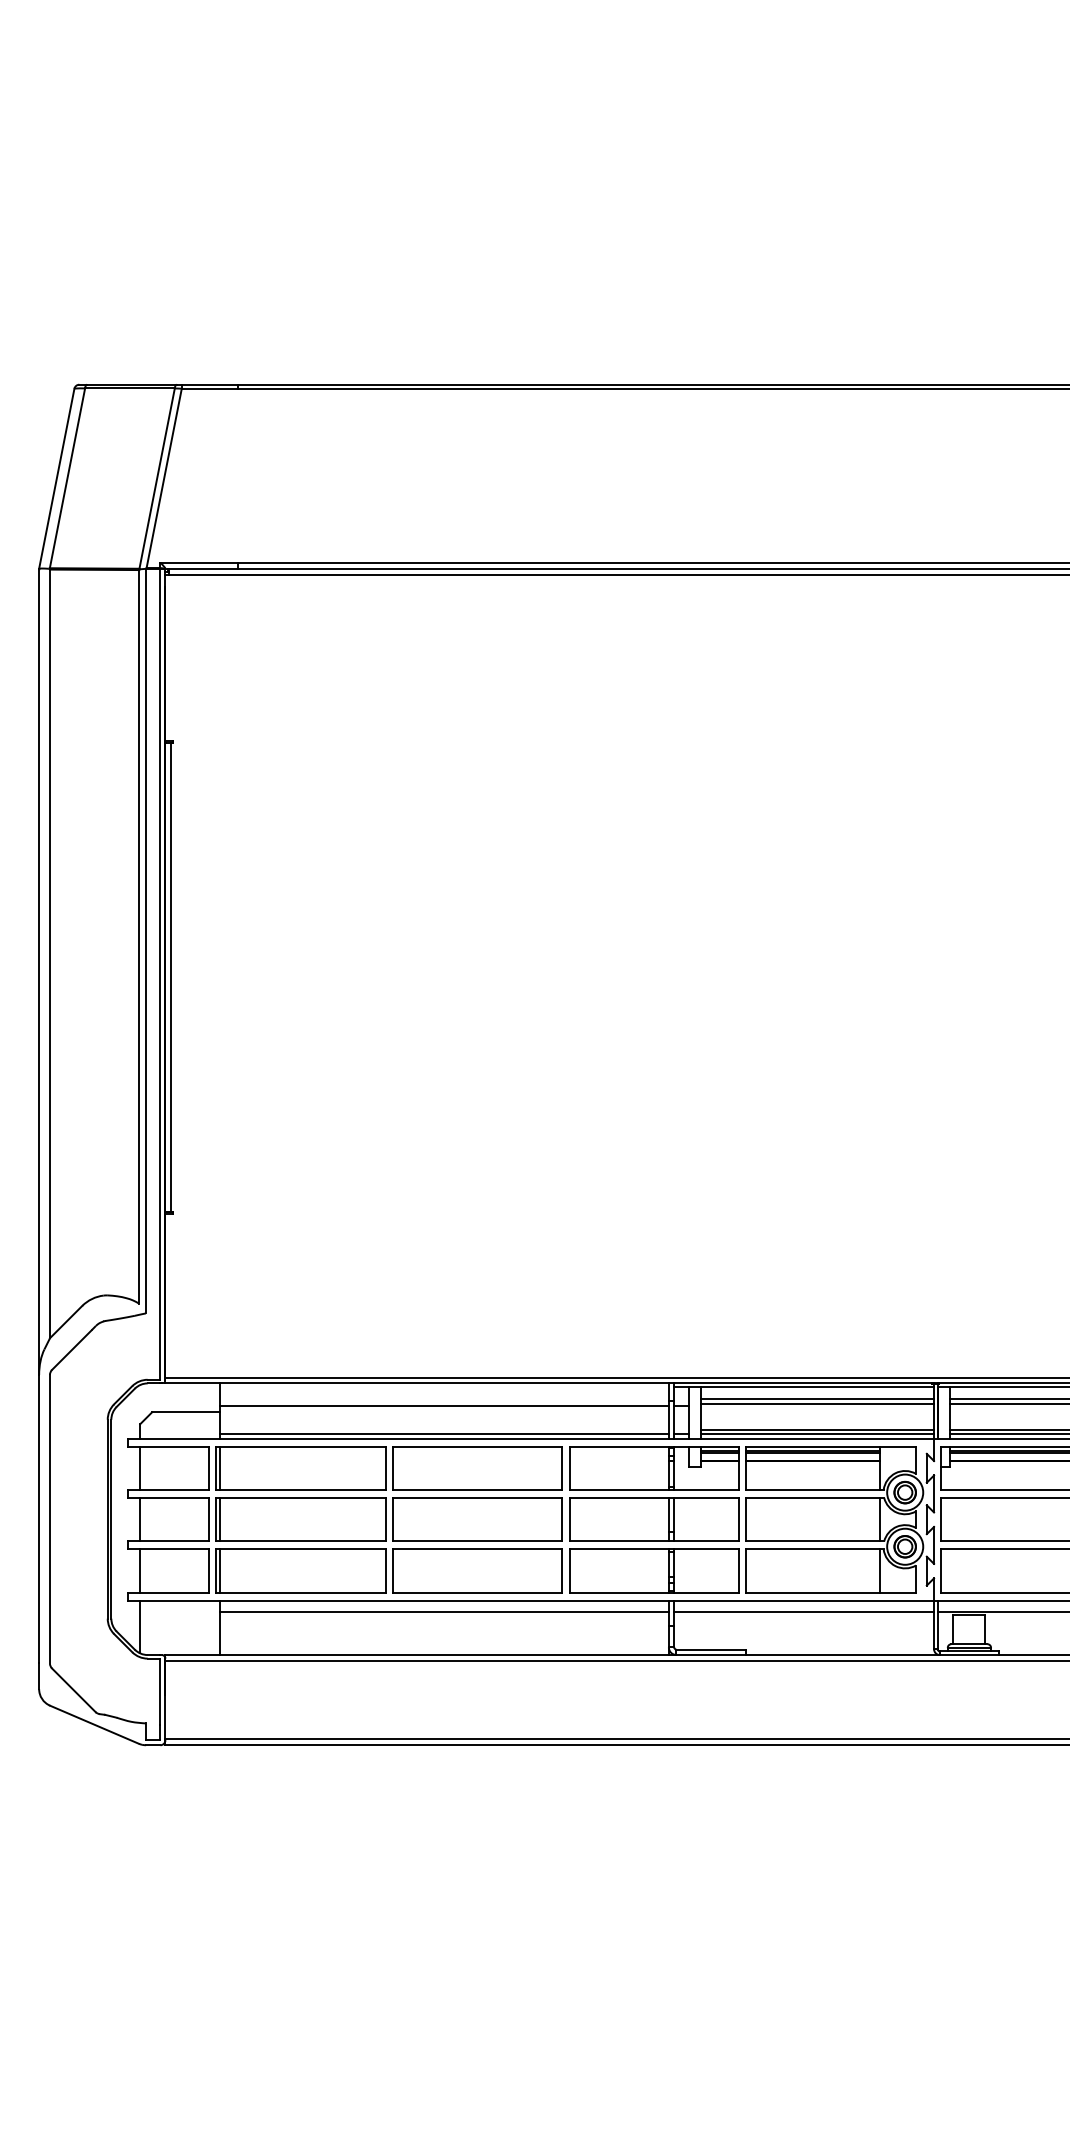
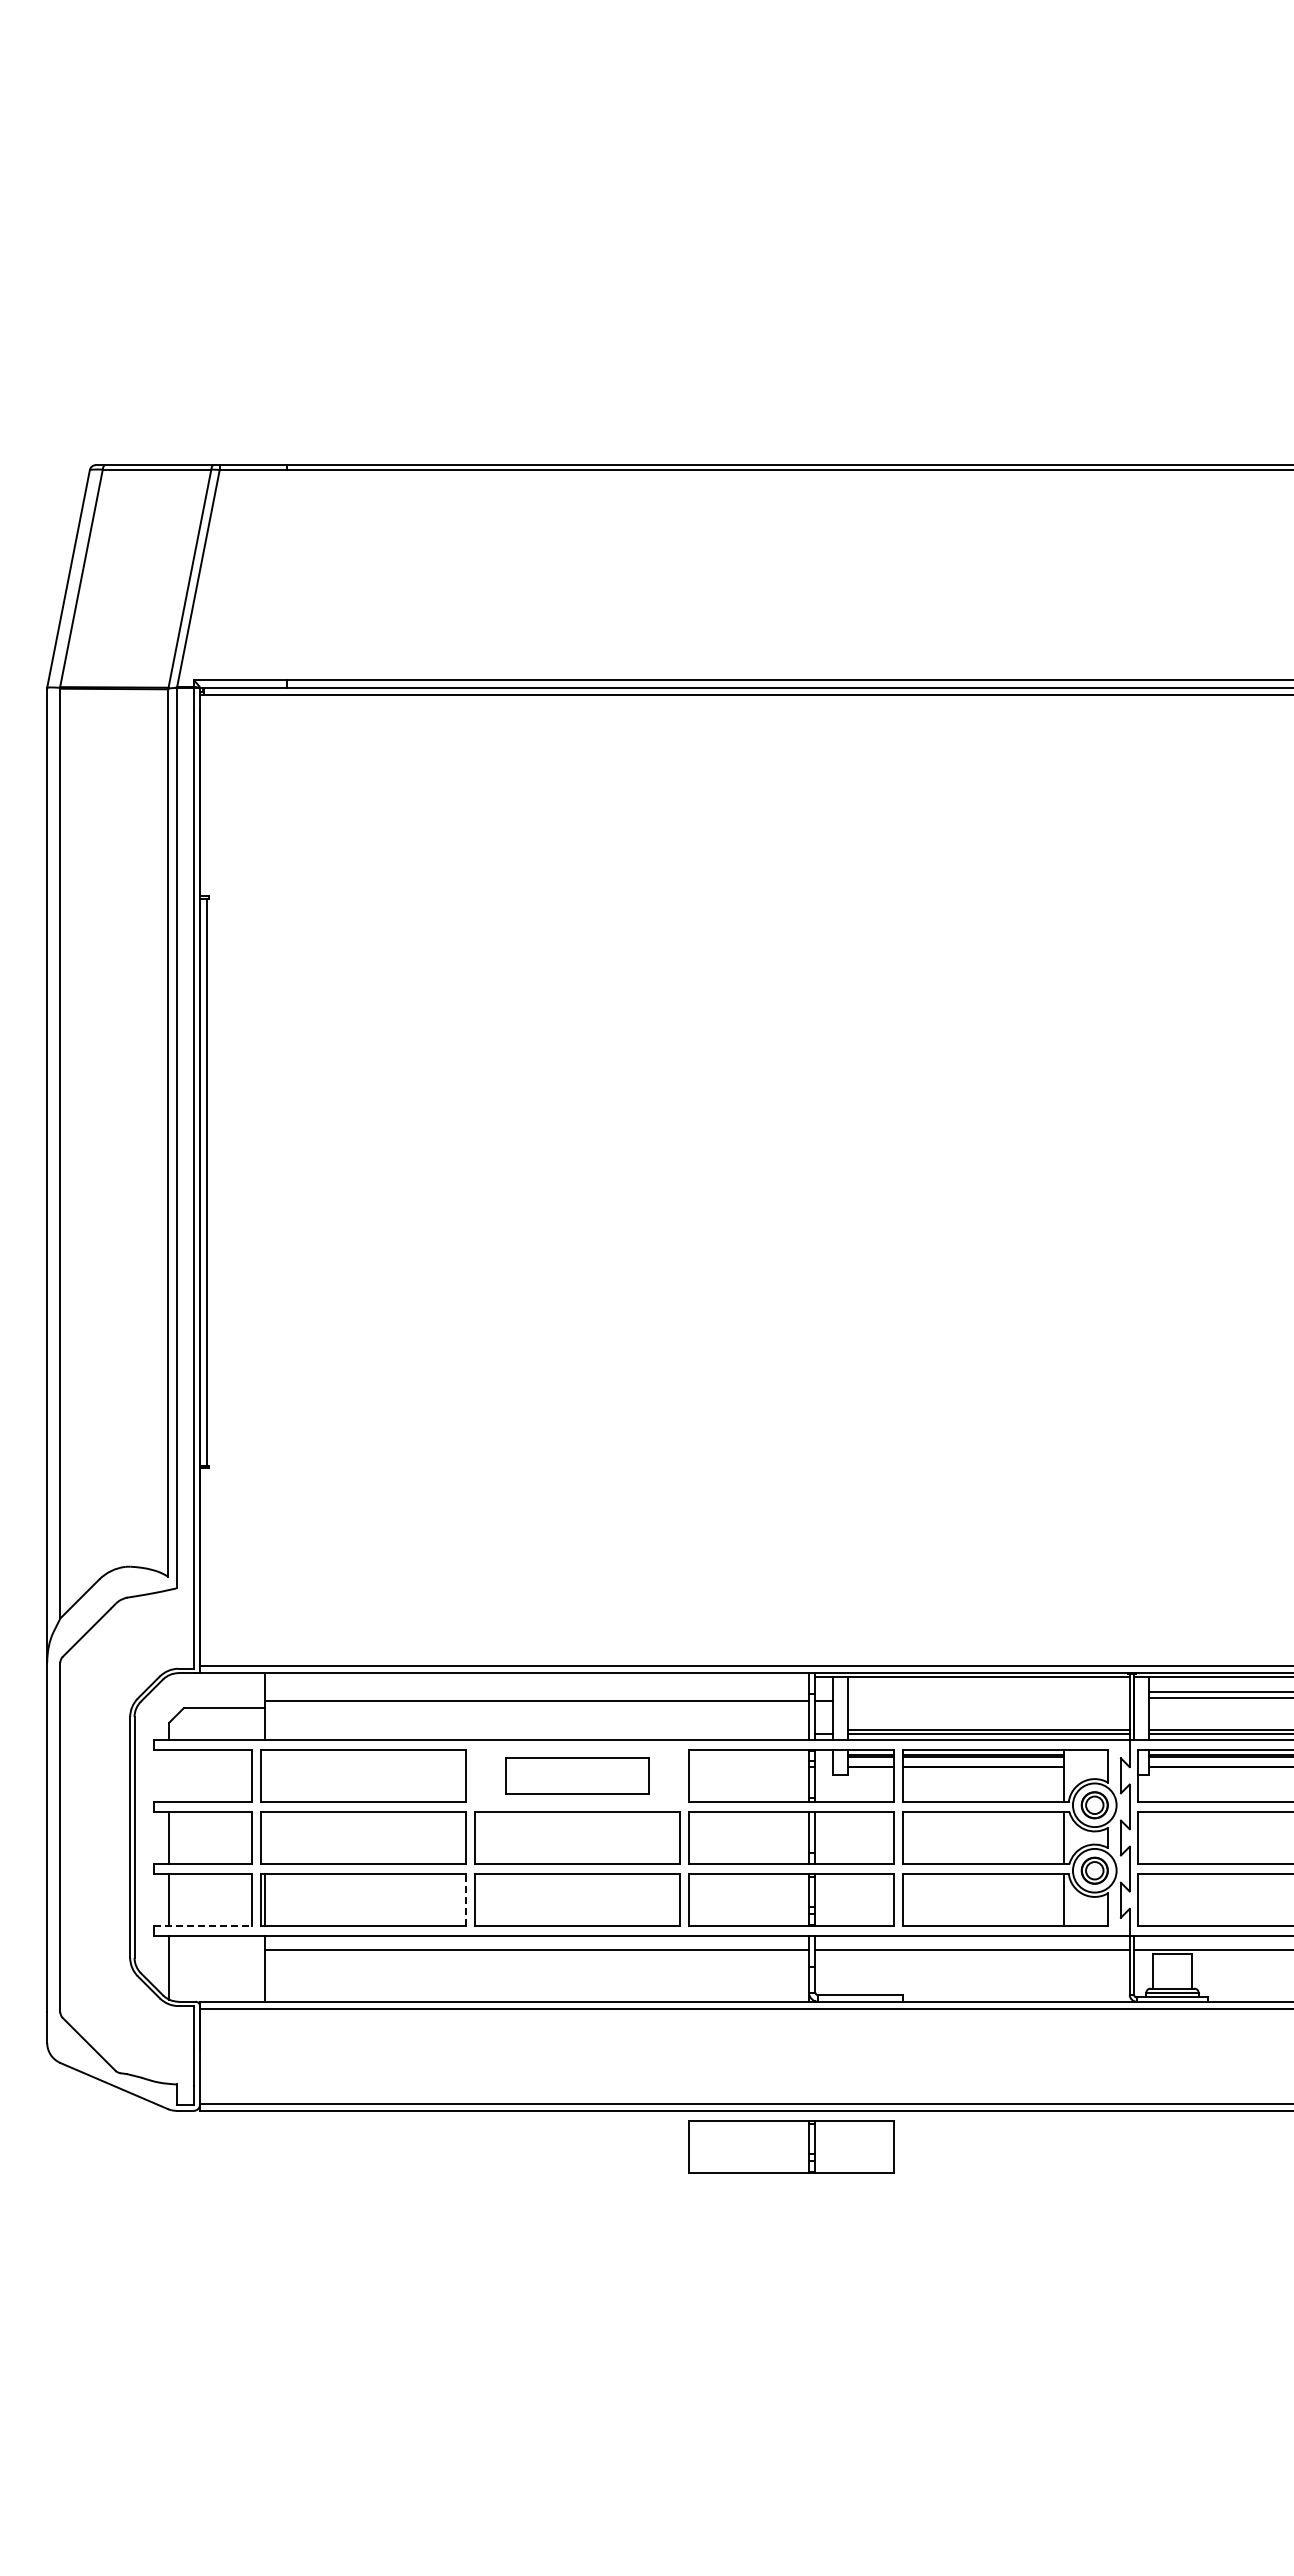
line: (817, 1399) -> (988, 1692), removed
line: (817, 1404) -> (988, 1698), removed
line: (443, 1434) -> (536, 1734), removed
line: (140, 1468) -> (169, 1775), removed
line: (219, 1468) -> (265, 1775), removed
part: (477, 1468) -> (577, 1775), size x0.7
line: (219, 1519) -> (265, 1837), removed
line: (385, 1570) -> (466, 1899), solid -> dashed
line: (168, 1592) -> (203, 1926), solid -> dashed
part: (654, 1774) -> (791, 2146), added

